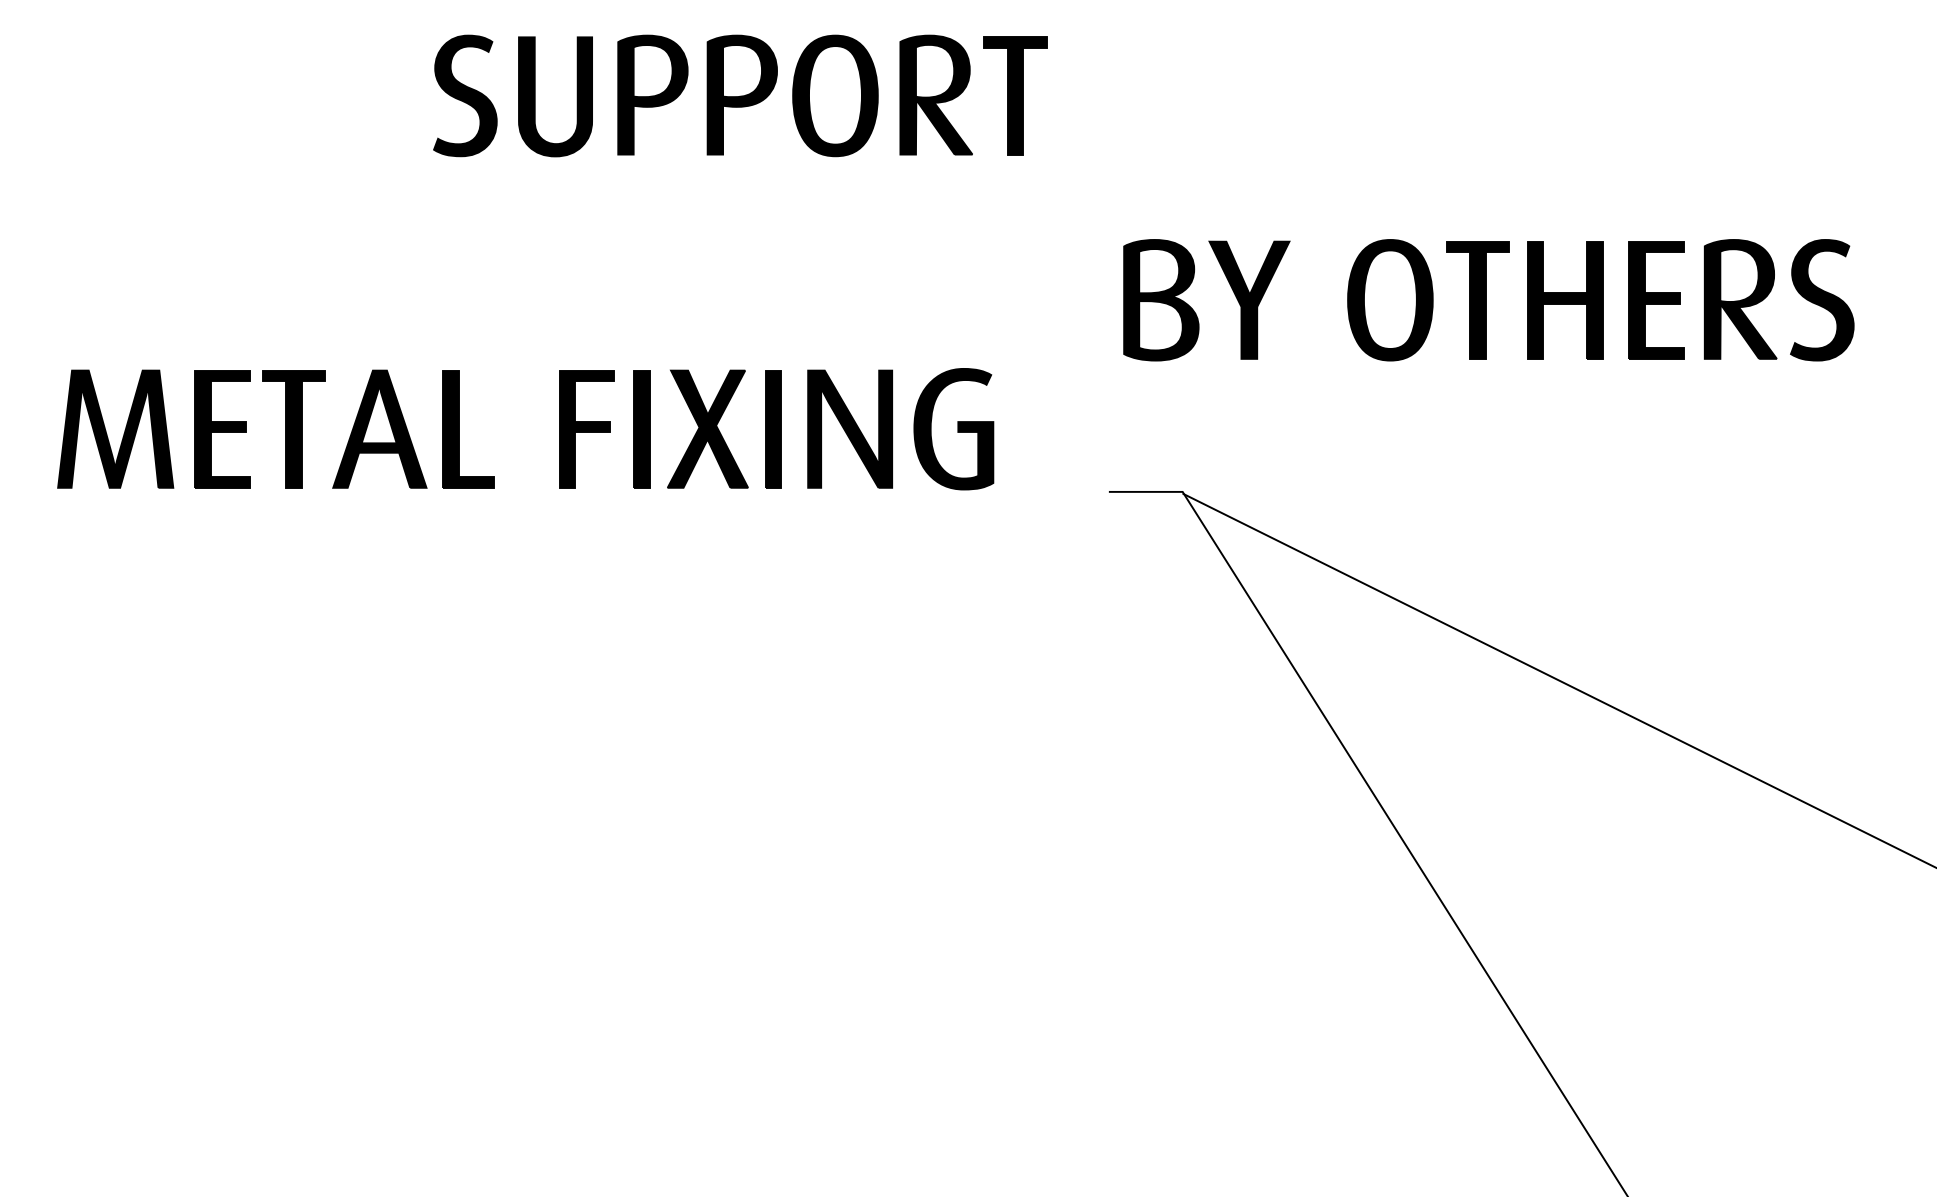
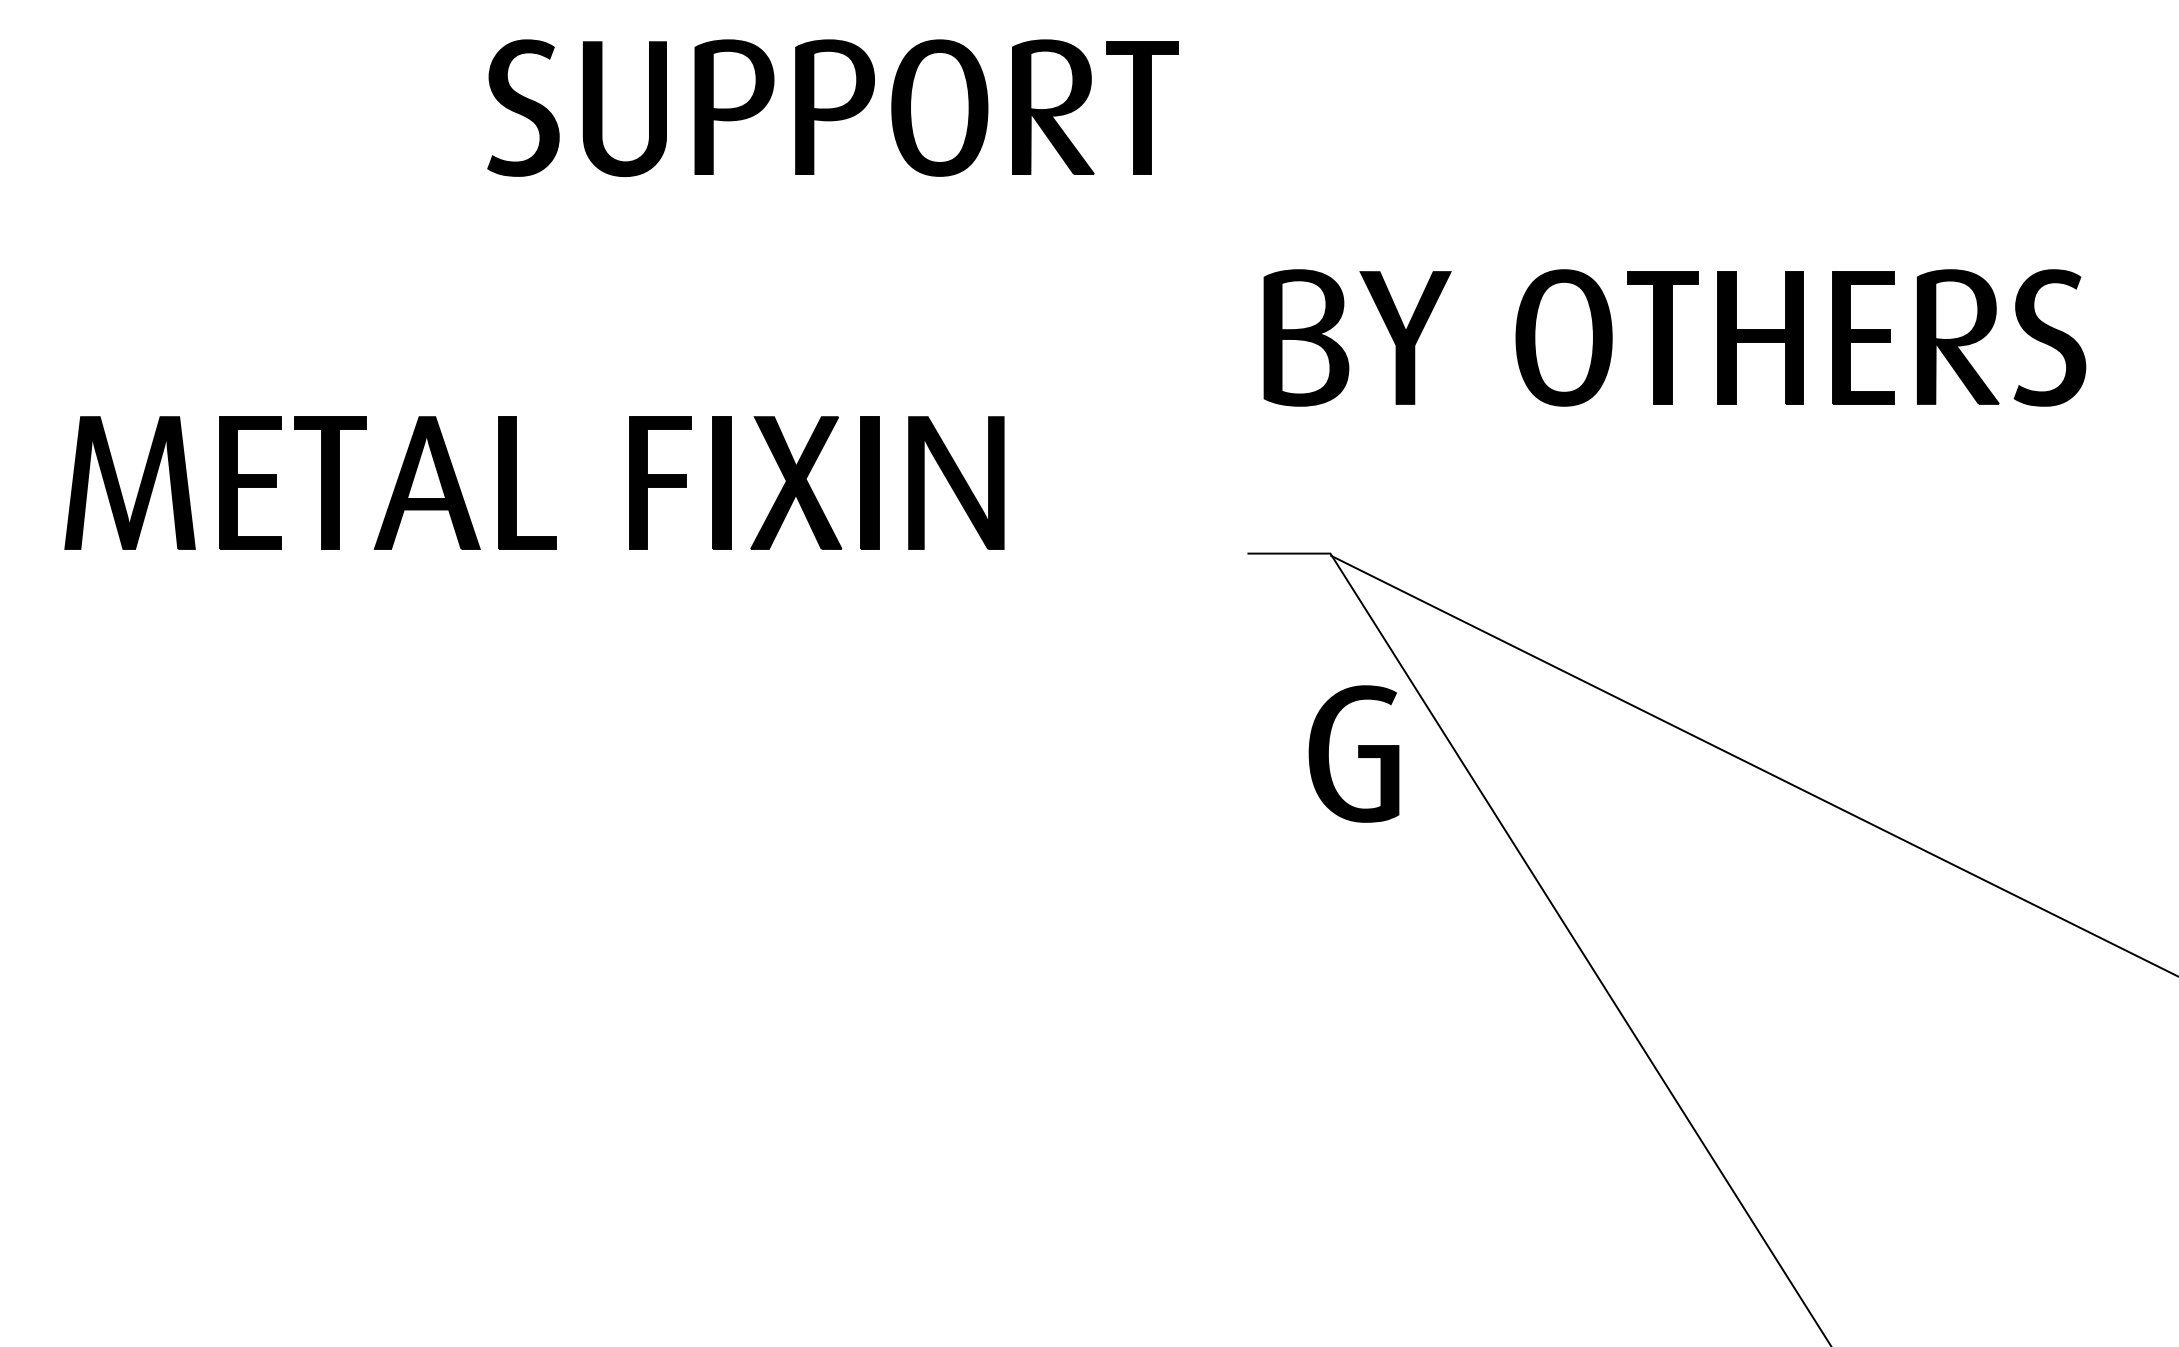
part: (953, 428) -> (1353, 753), moved

